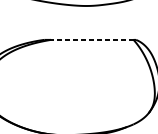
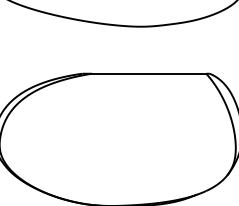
line: (91, 39) -> (148, 73), dashed -> solid

